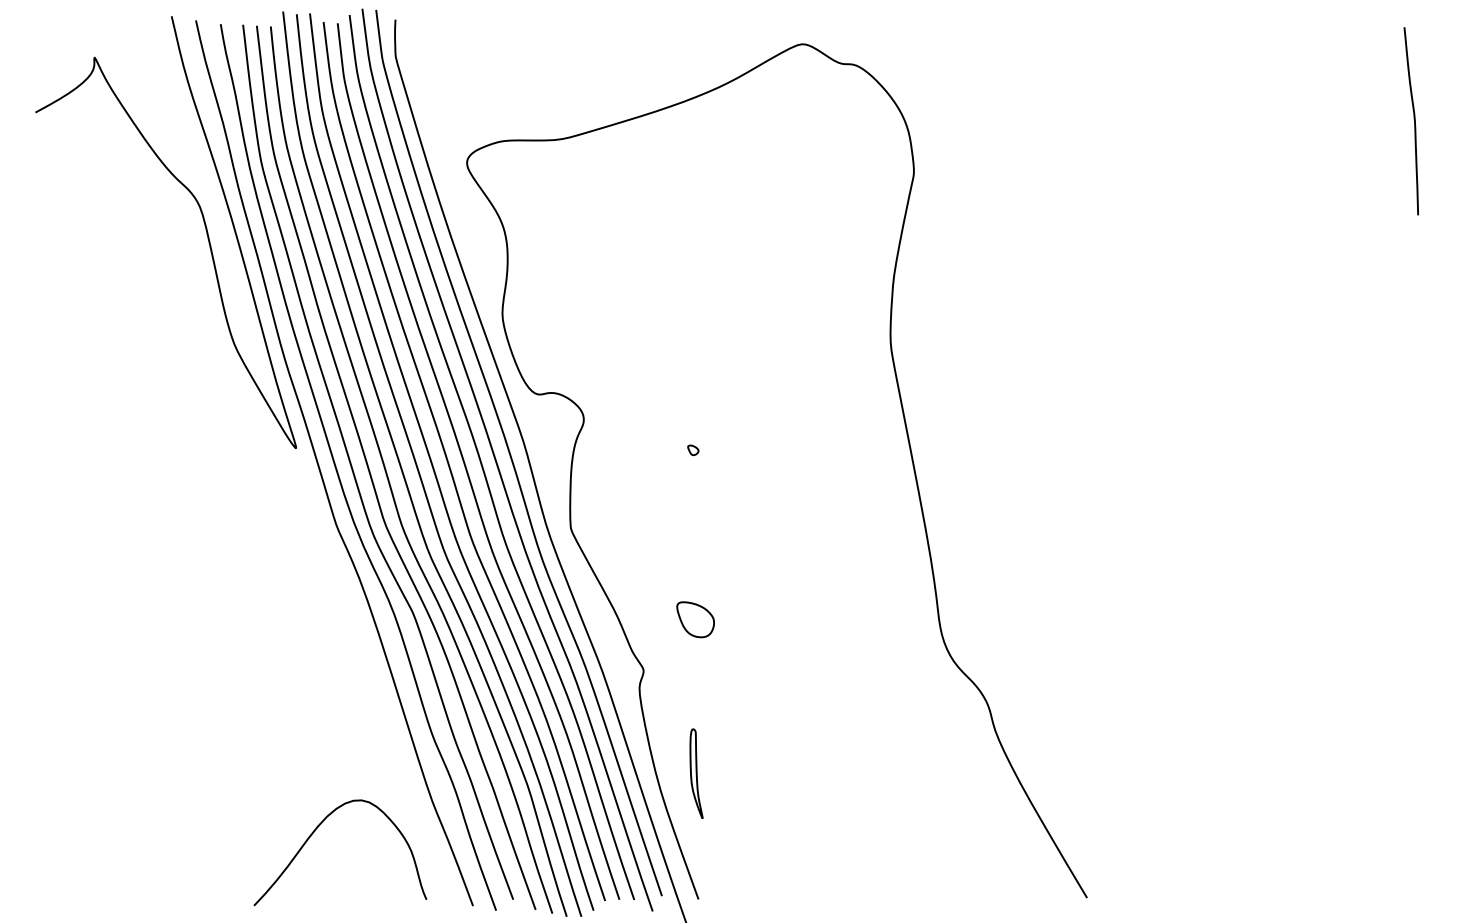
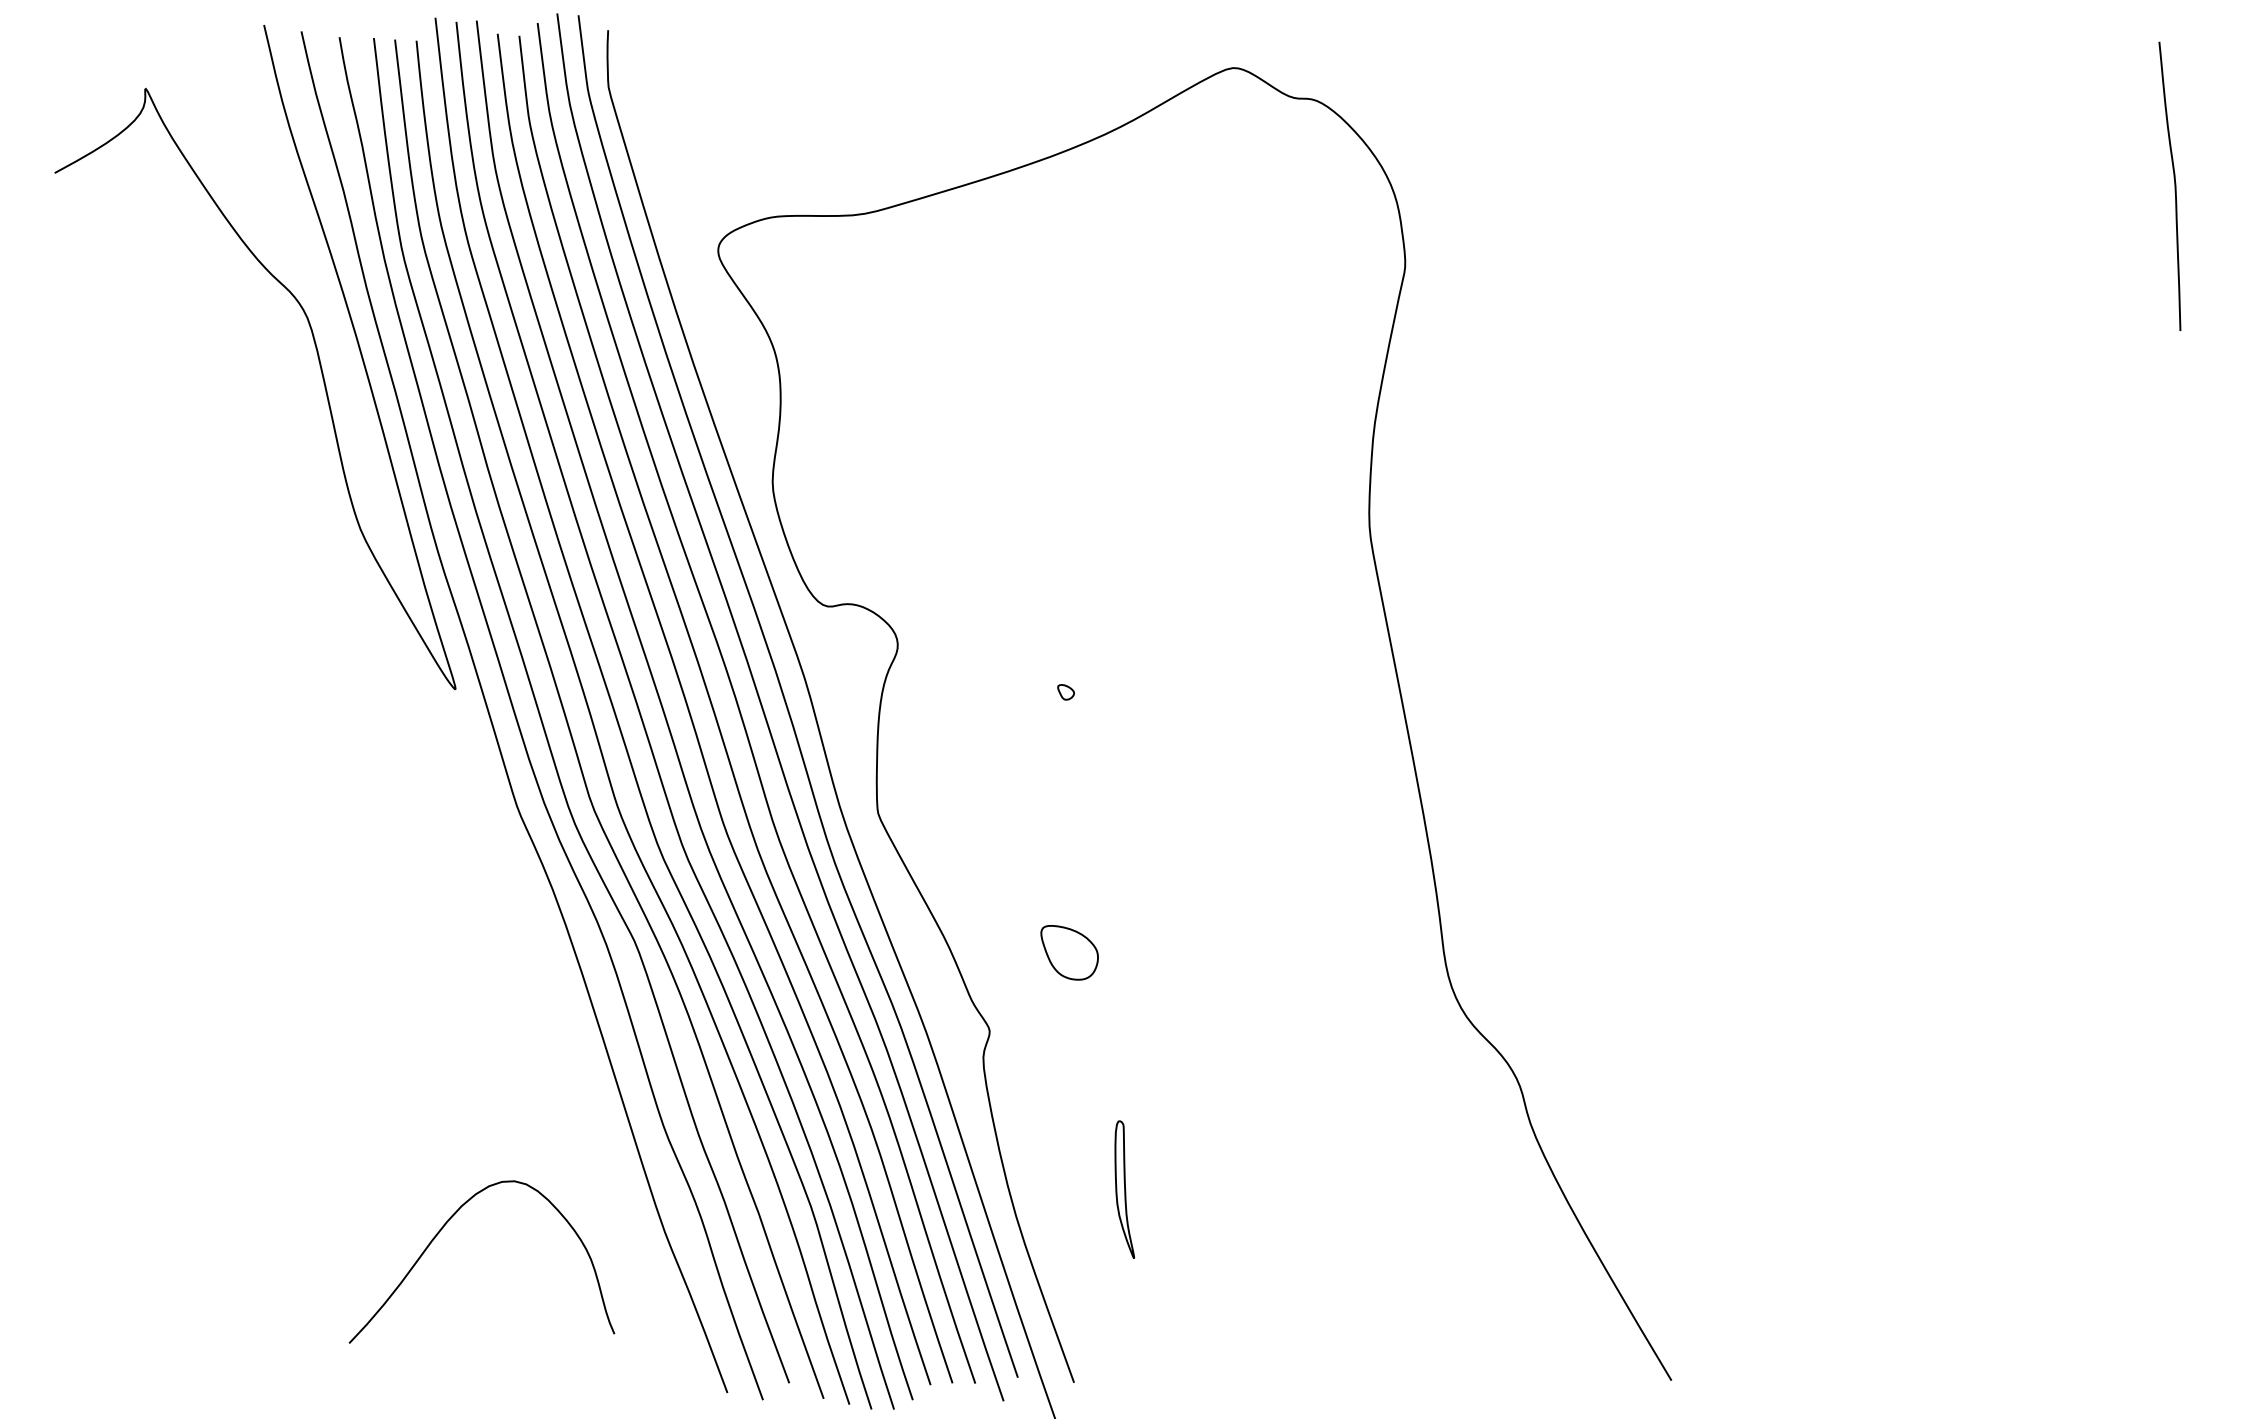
part: (696, 773) -> (1124, 1189), moved
curve: (315, 831) -> (443, 1229), moved

